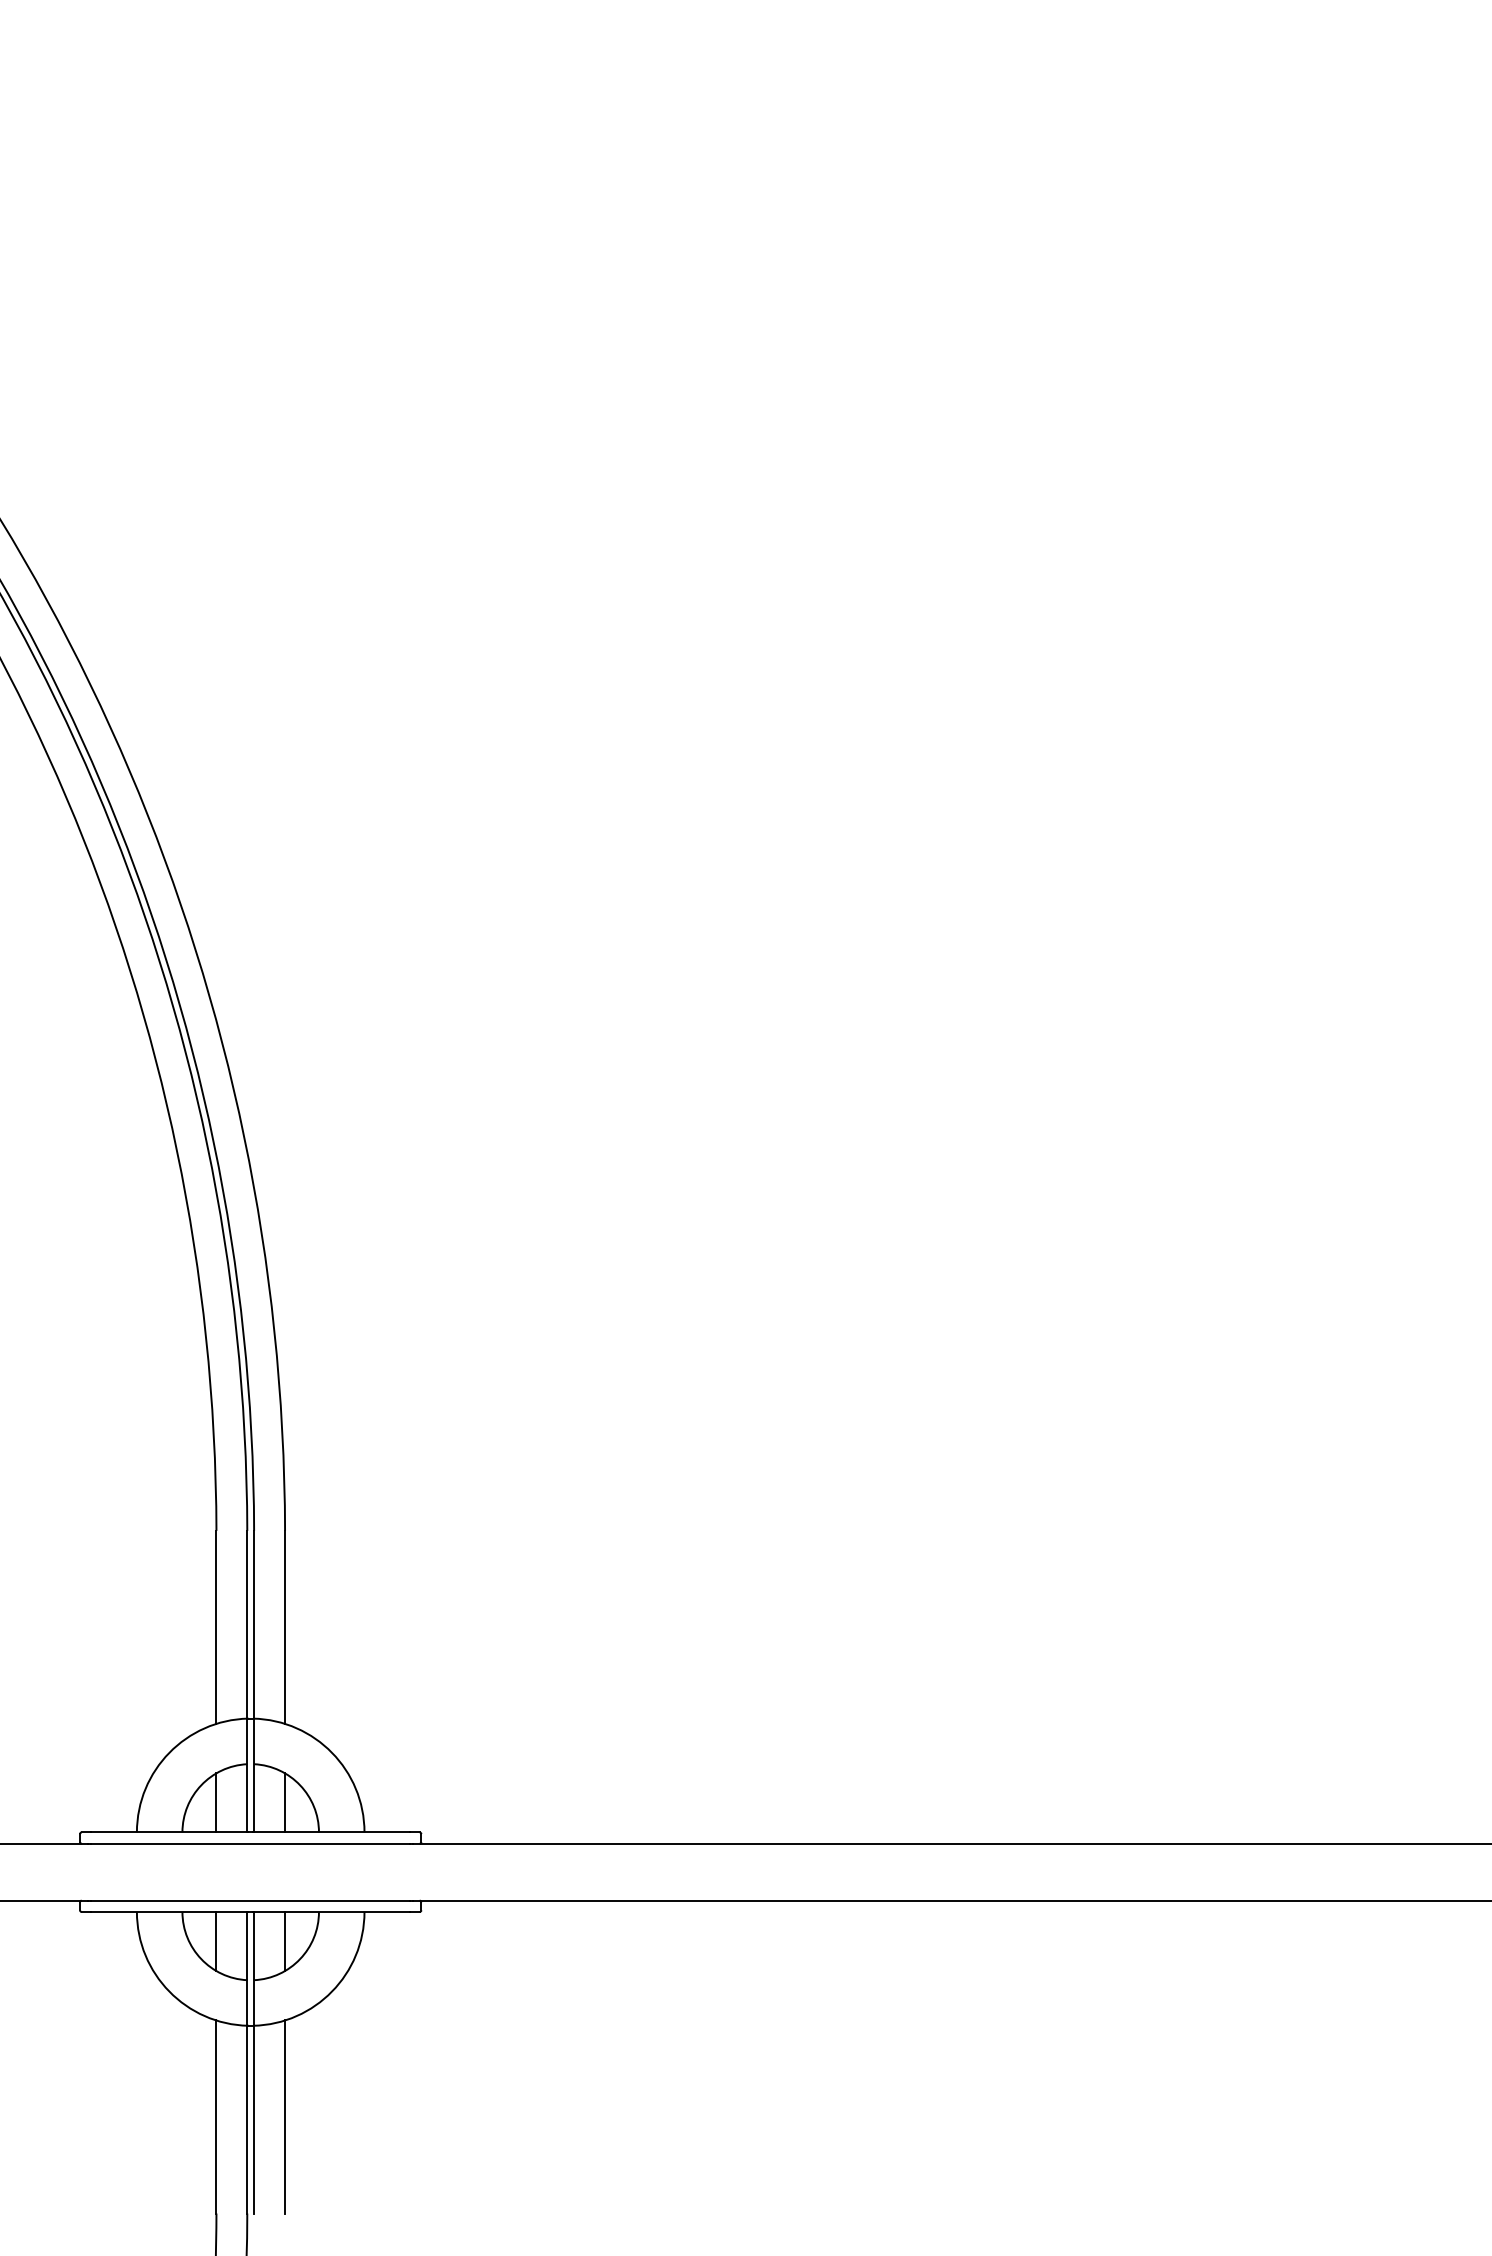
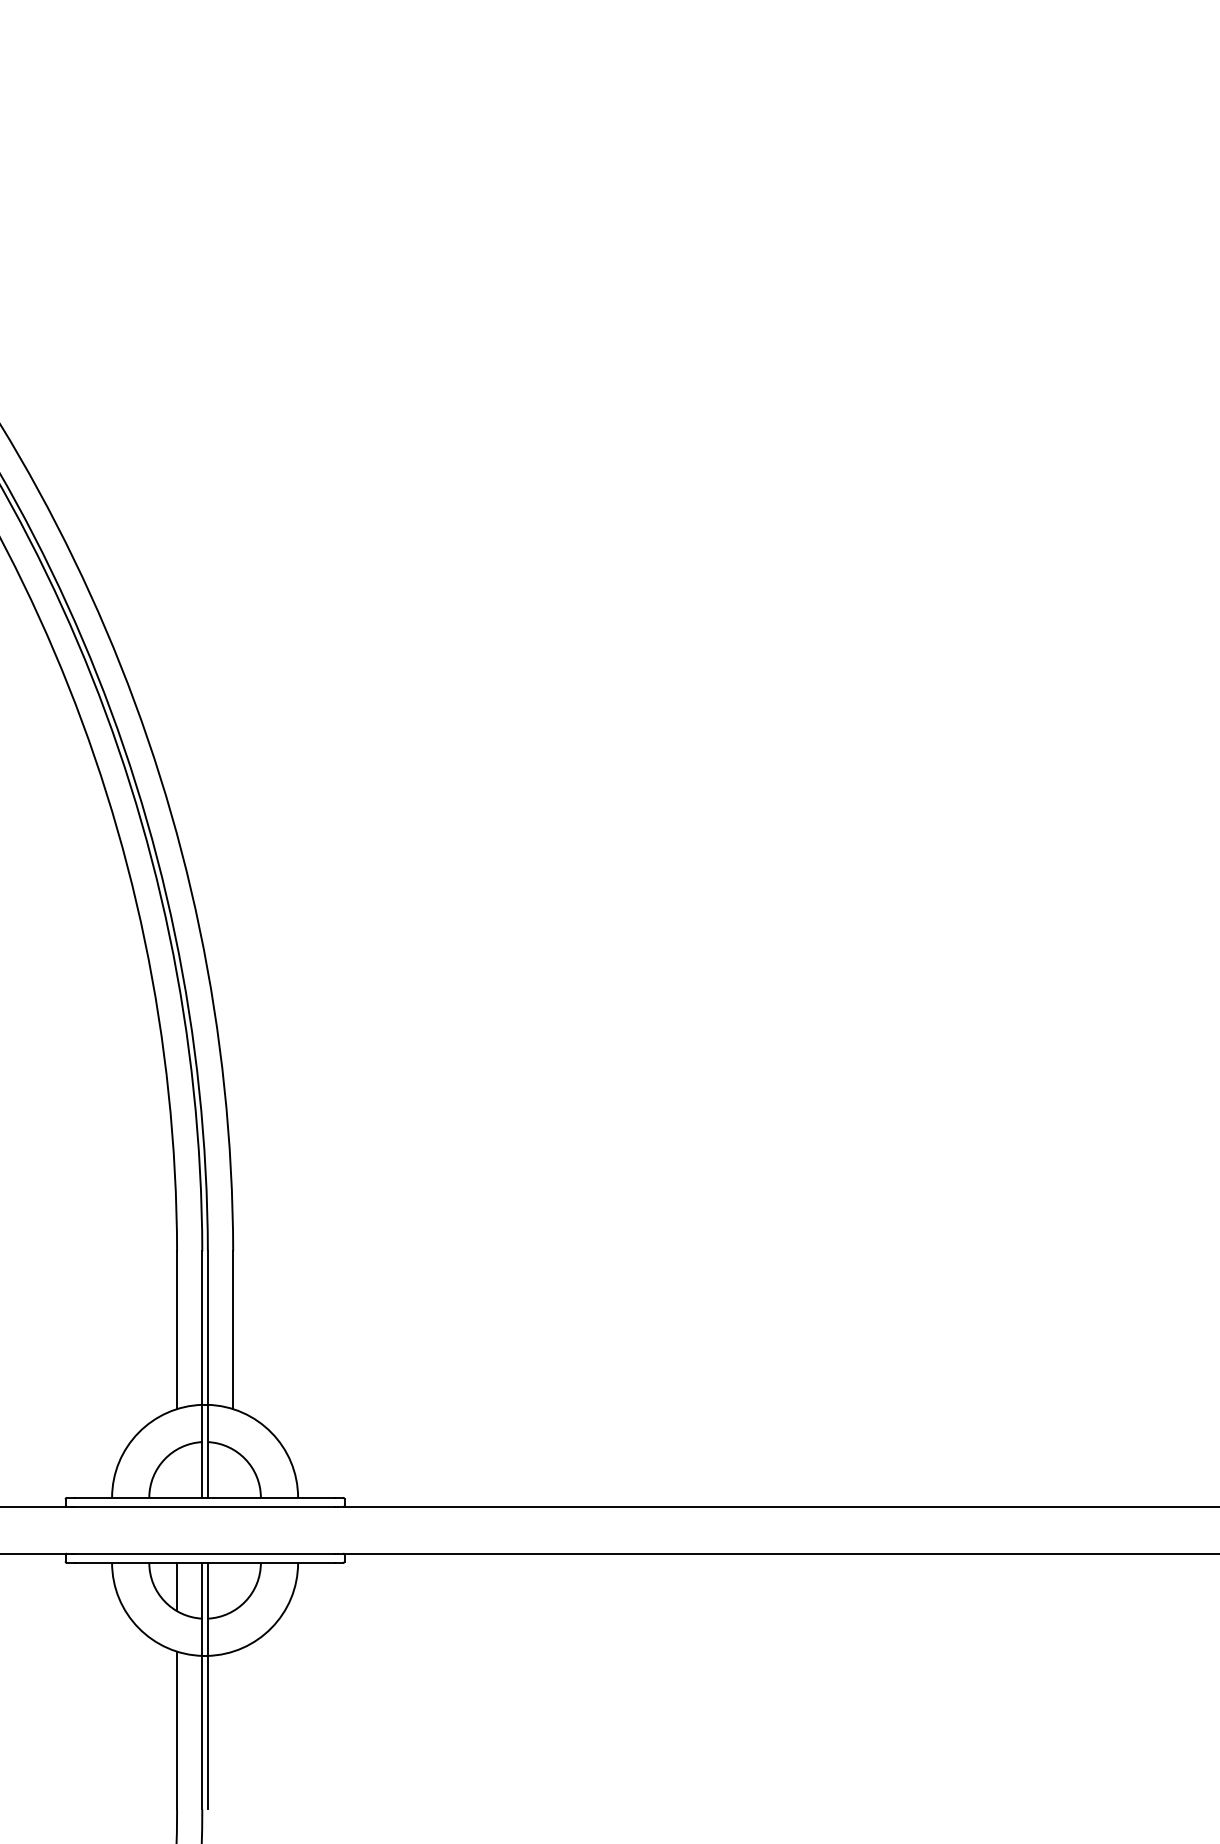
line: (216, 1802) -> (177, 1473), removed
line: (284, 1802) -> (232, 1473), removed
line: (284, 1941) -> (232, 1587), removed
line: (284, 2116) -> (232, 1730), removed

